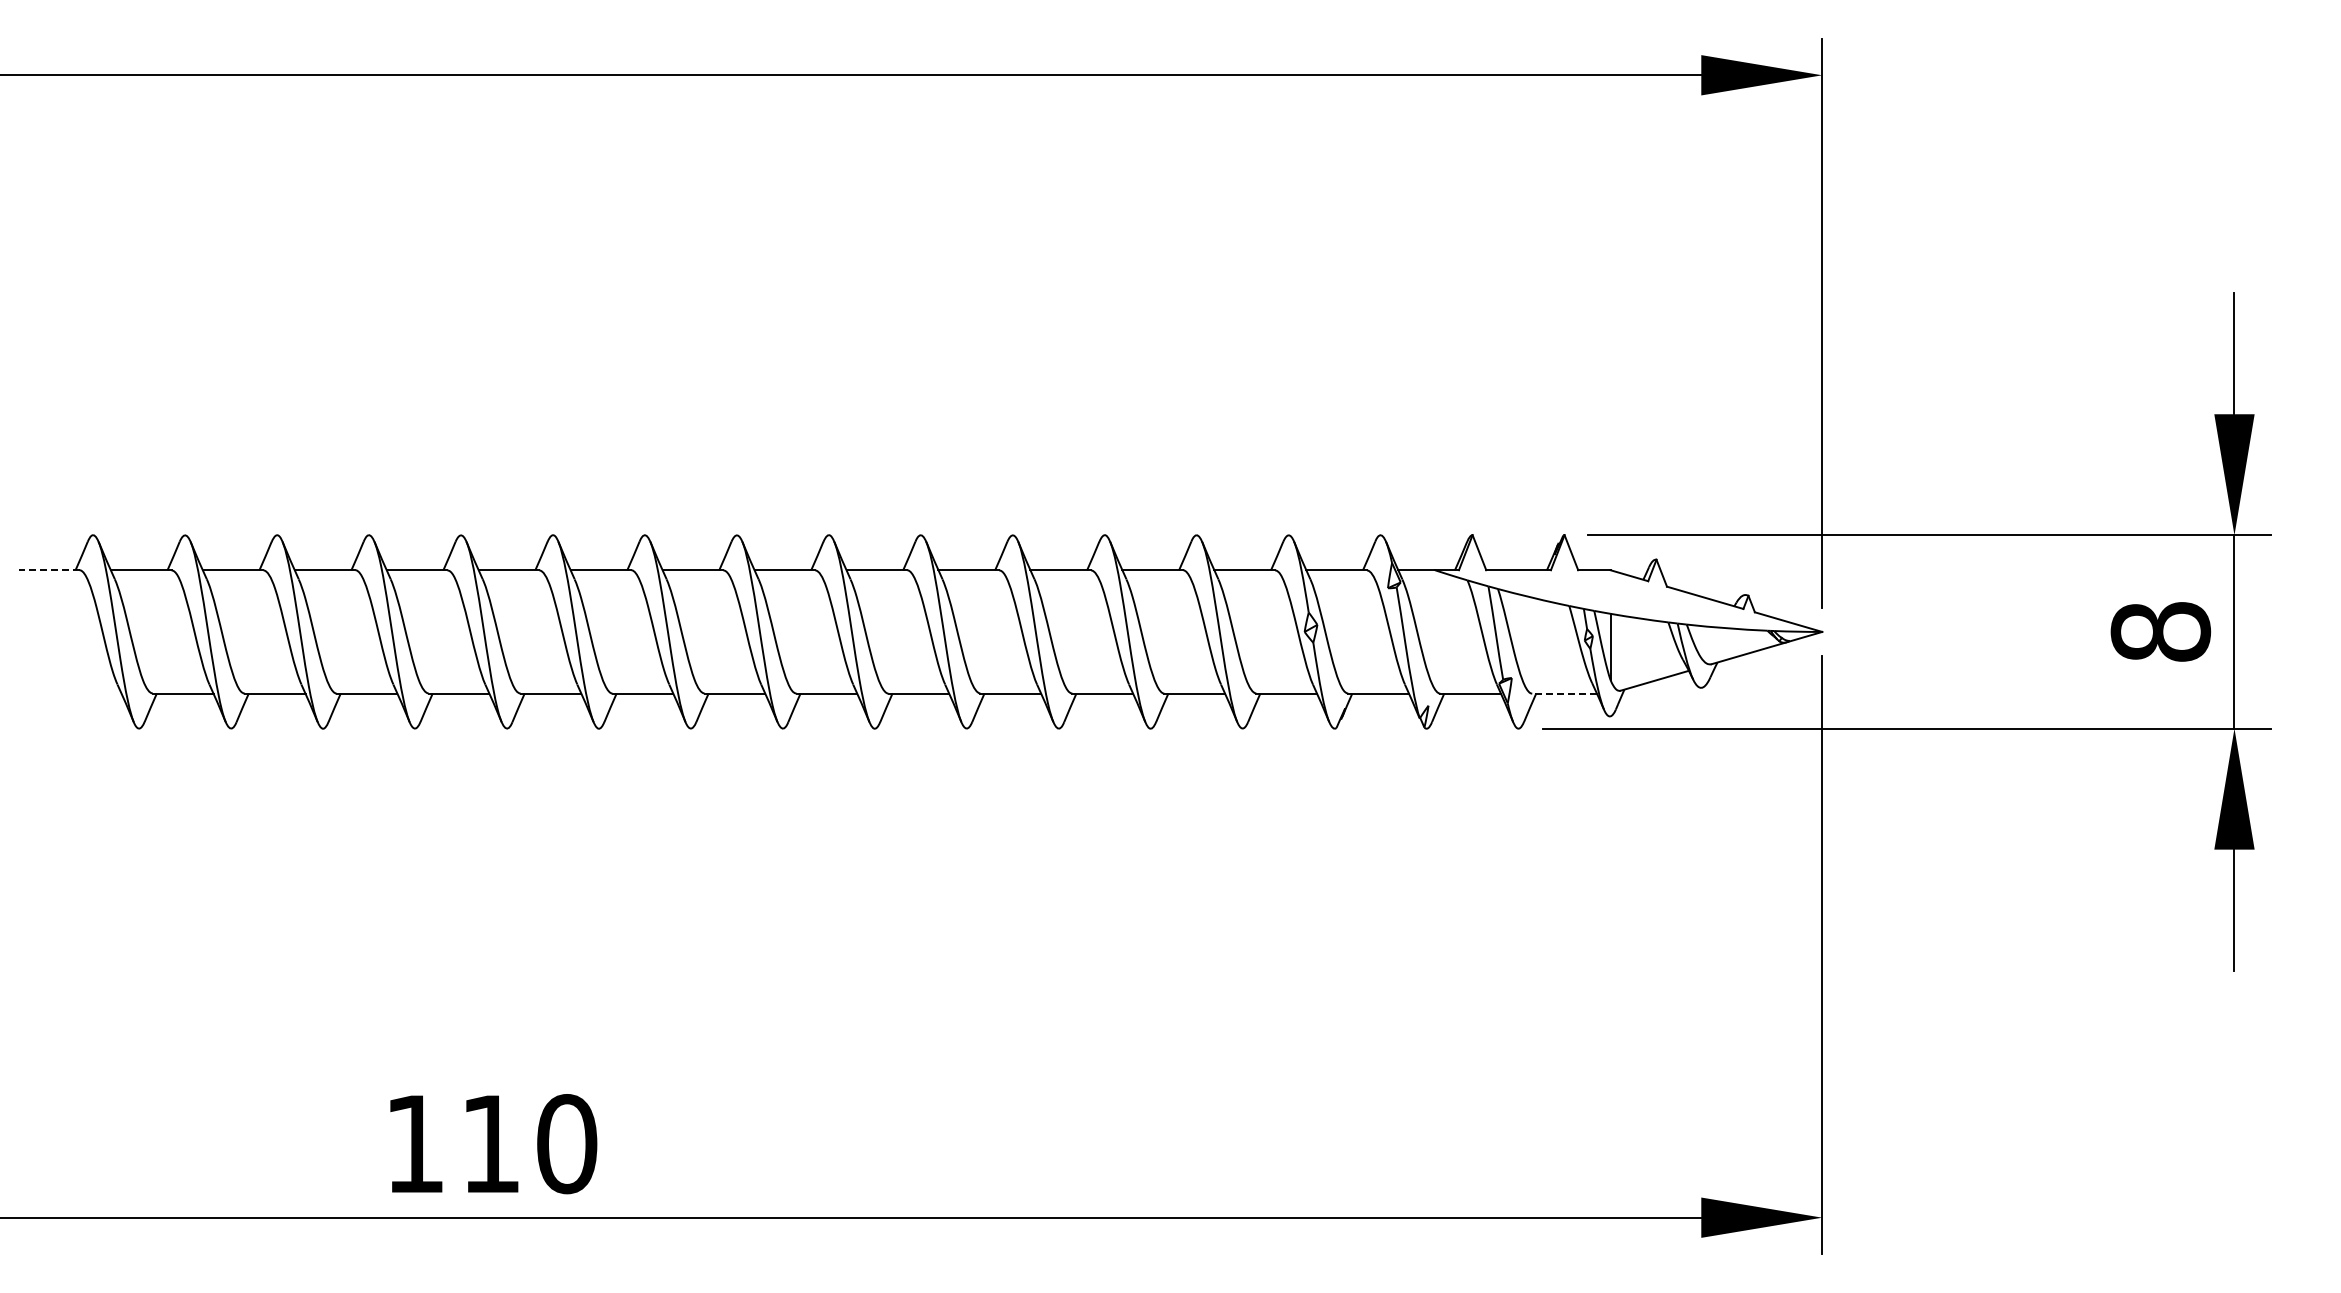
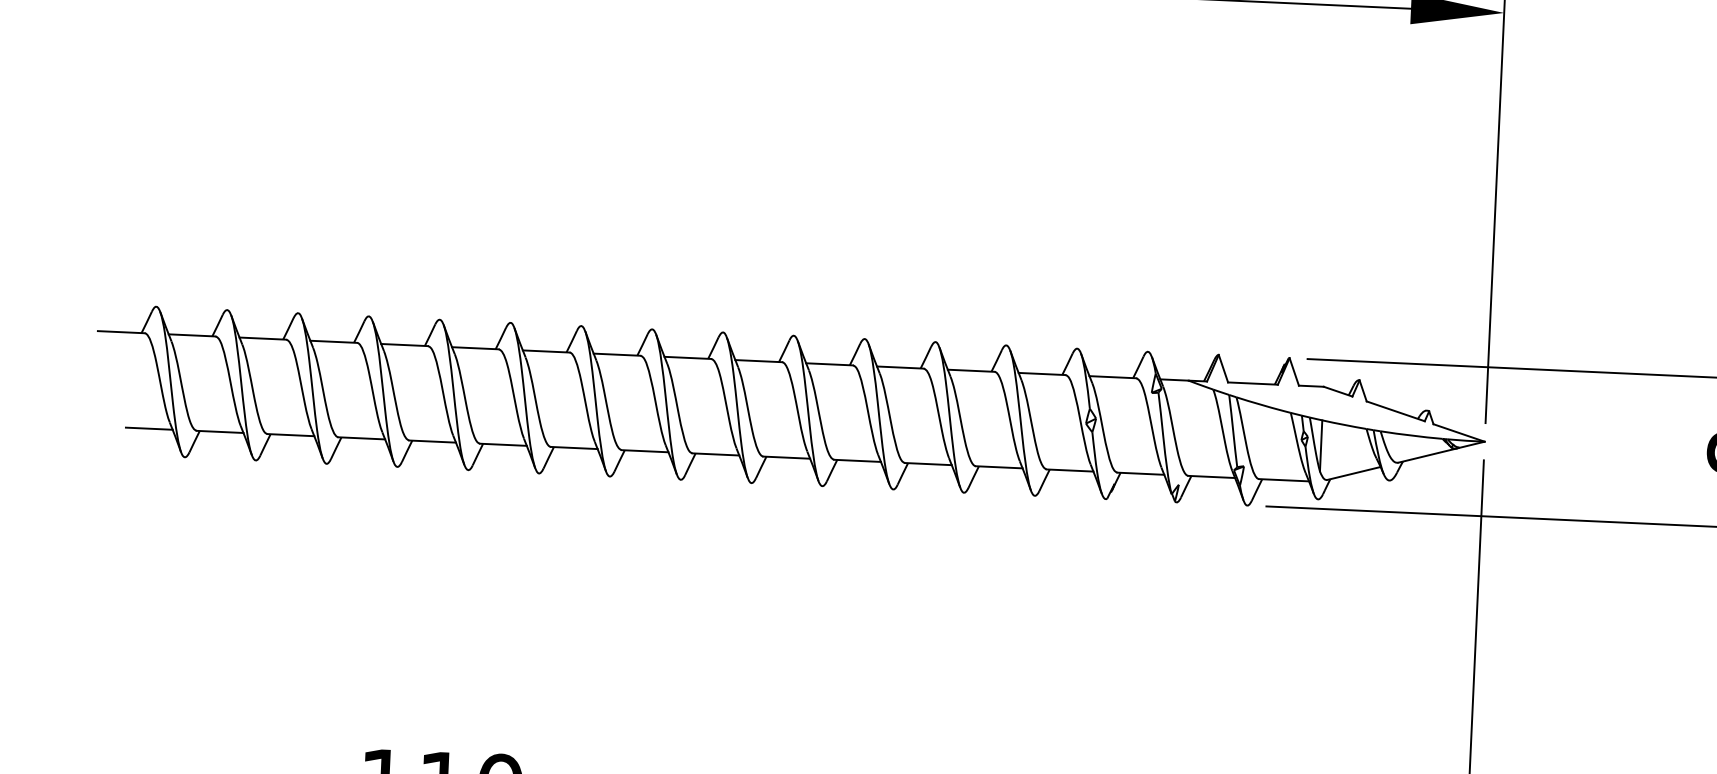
line: (48, 570) -> (120, 332), dashed -> solid
line: (90, 693) -> (148, 428), added
line: (1564, 693) -> (1284, 480), dashed -> solid

